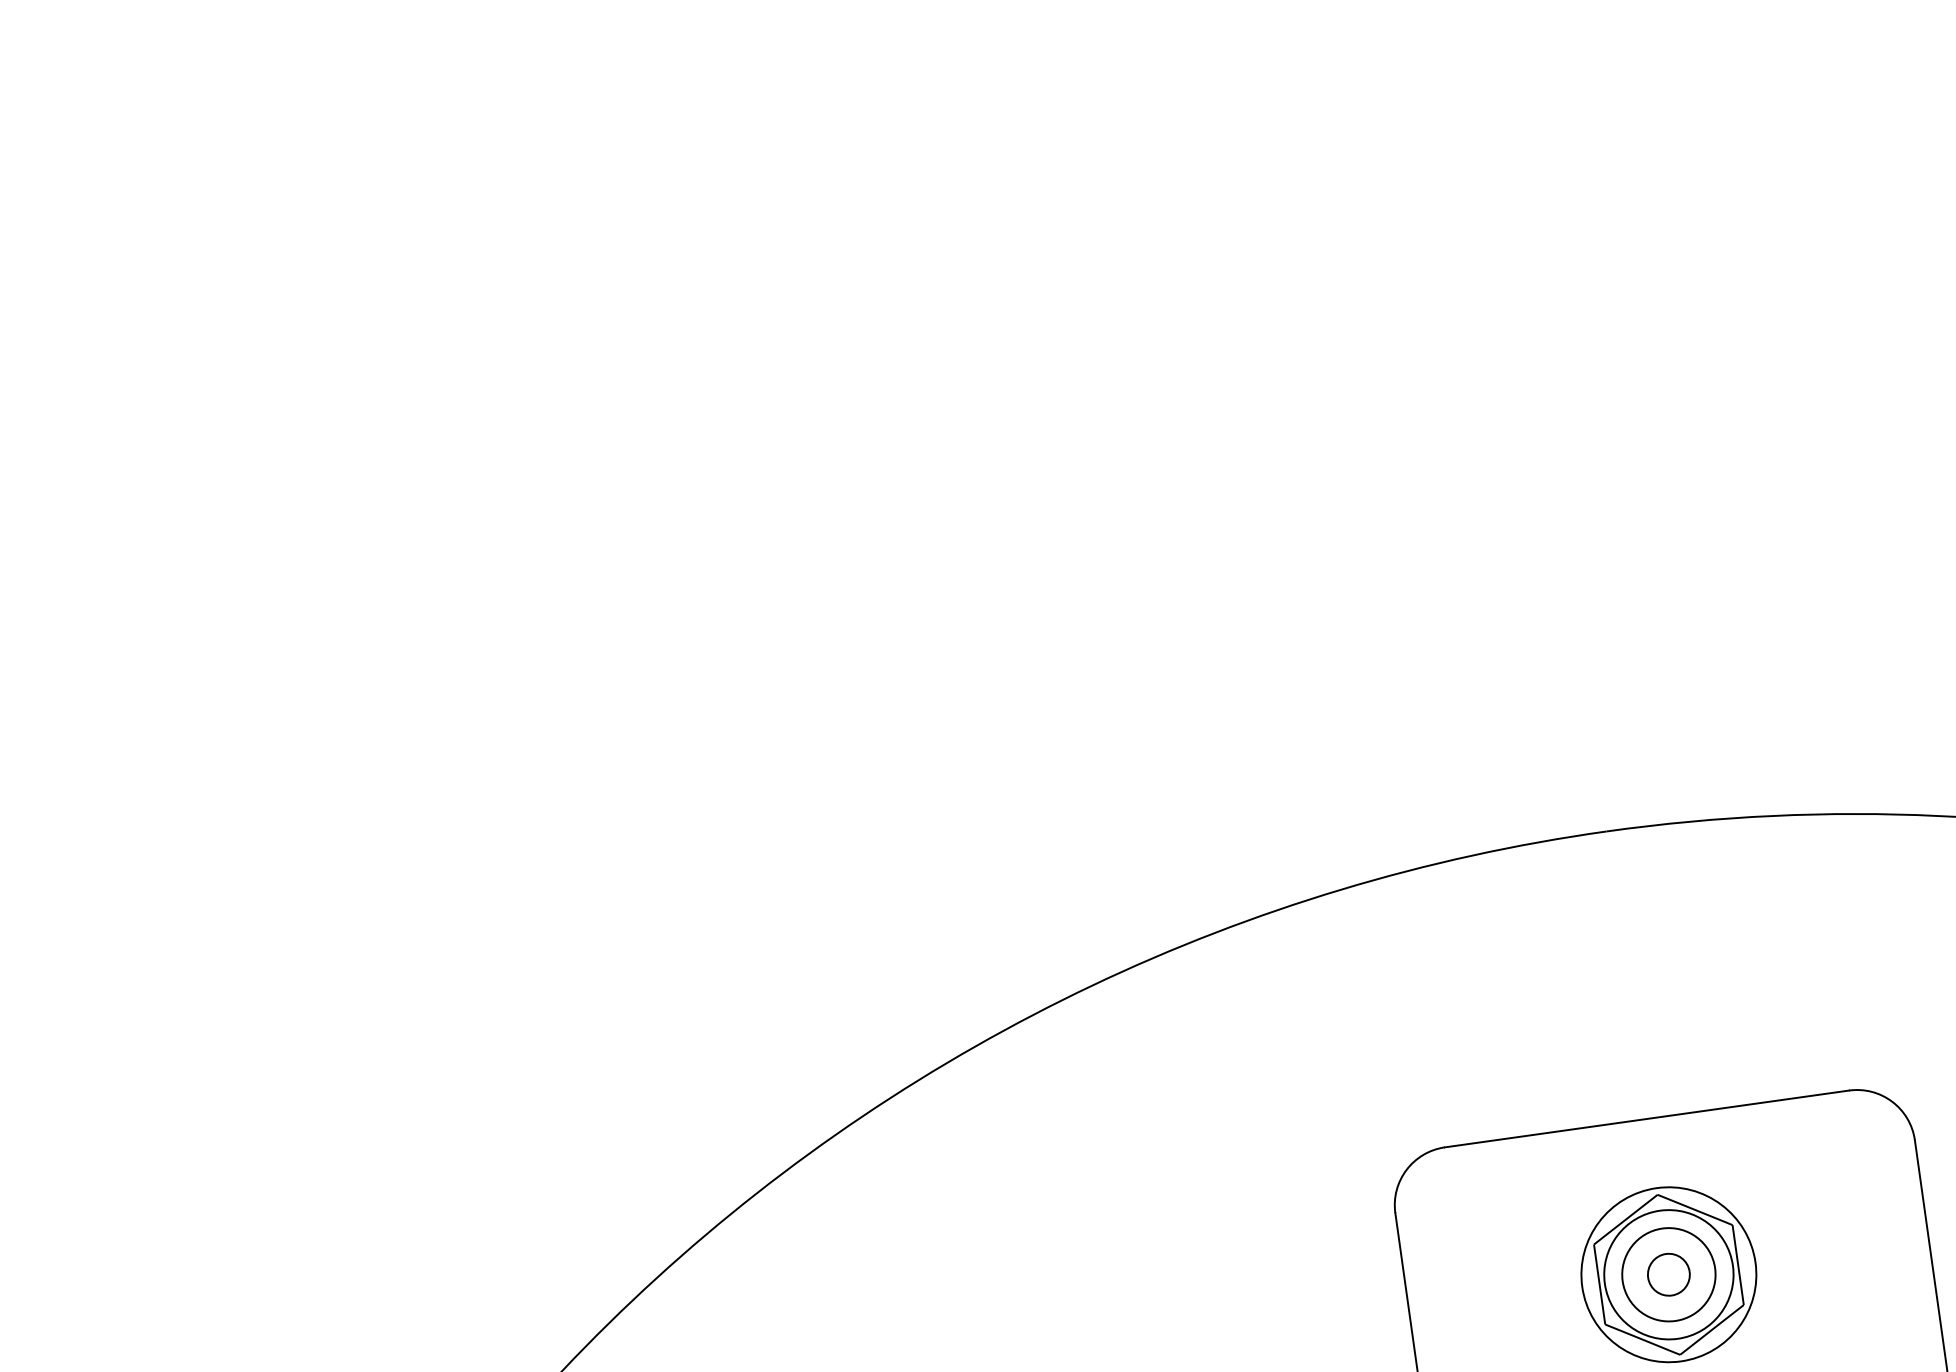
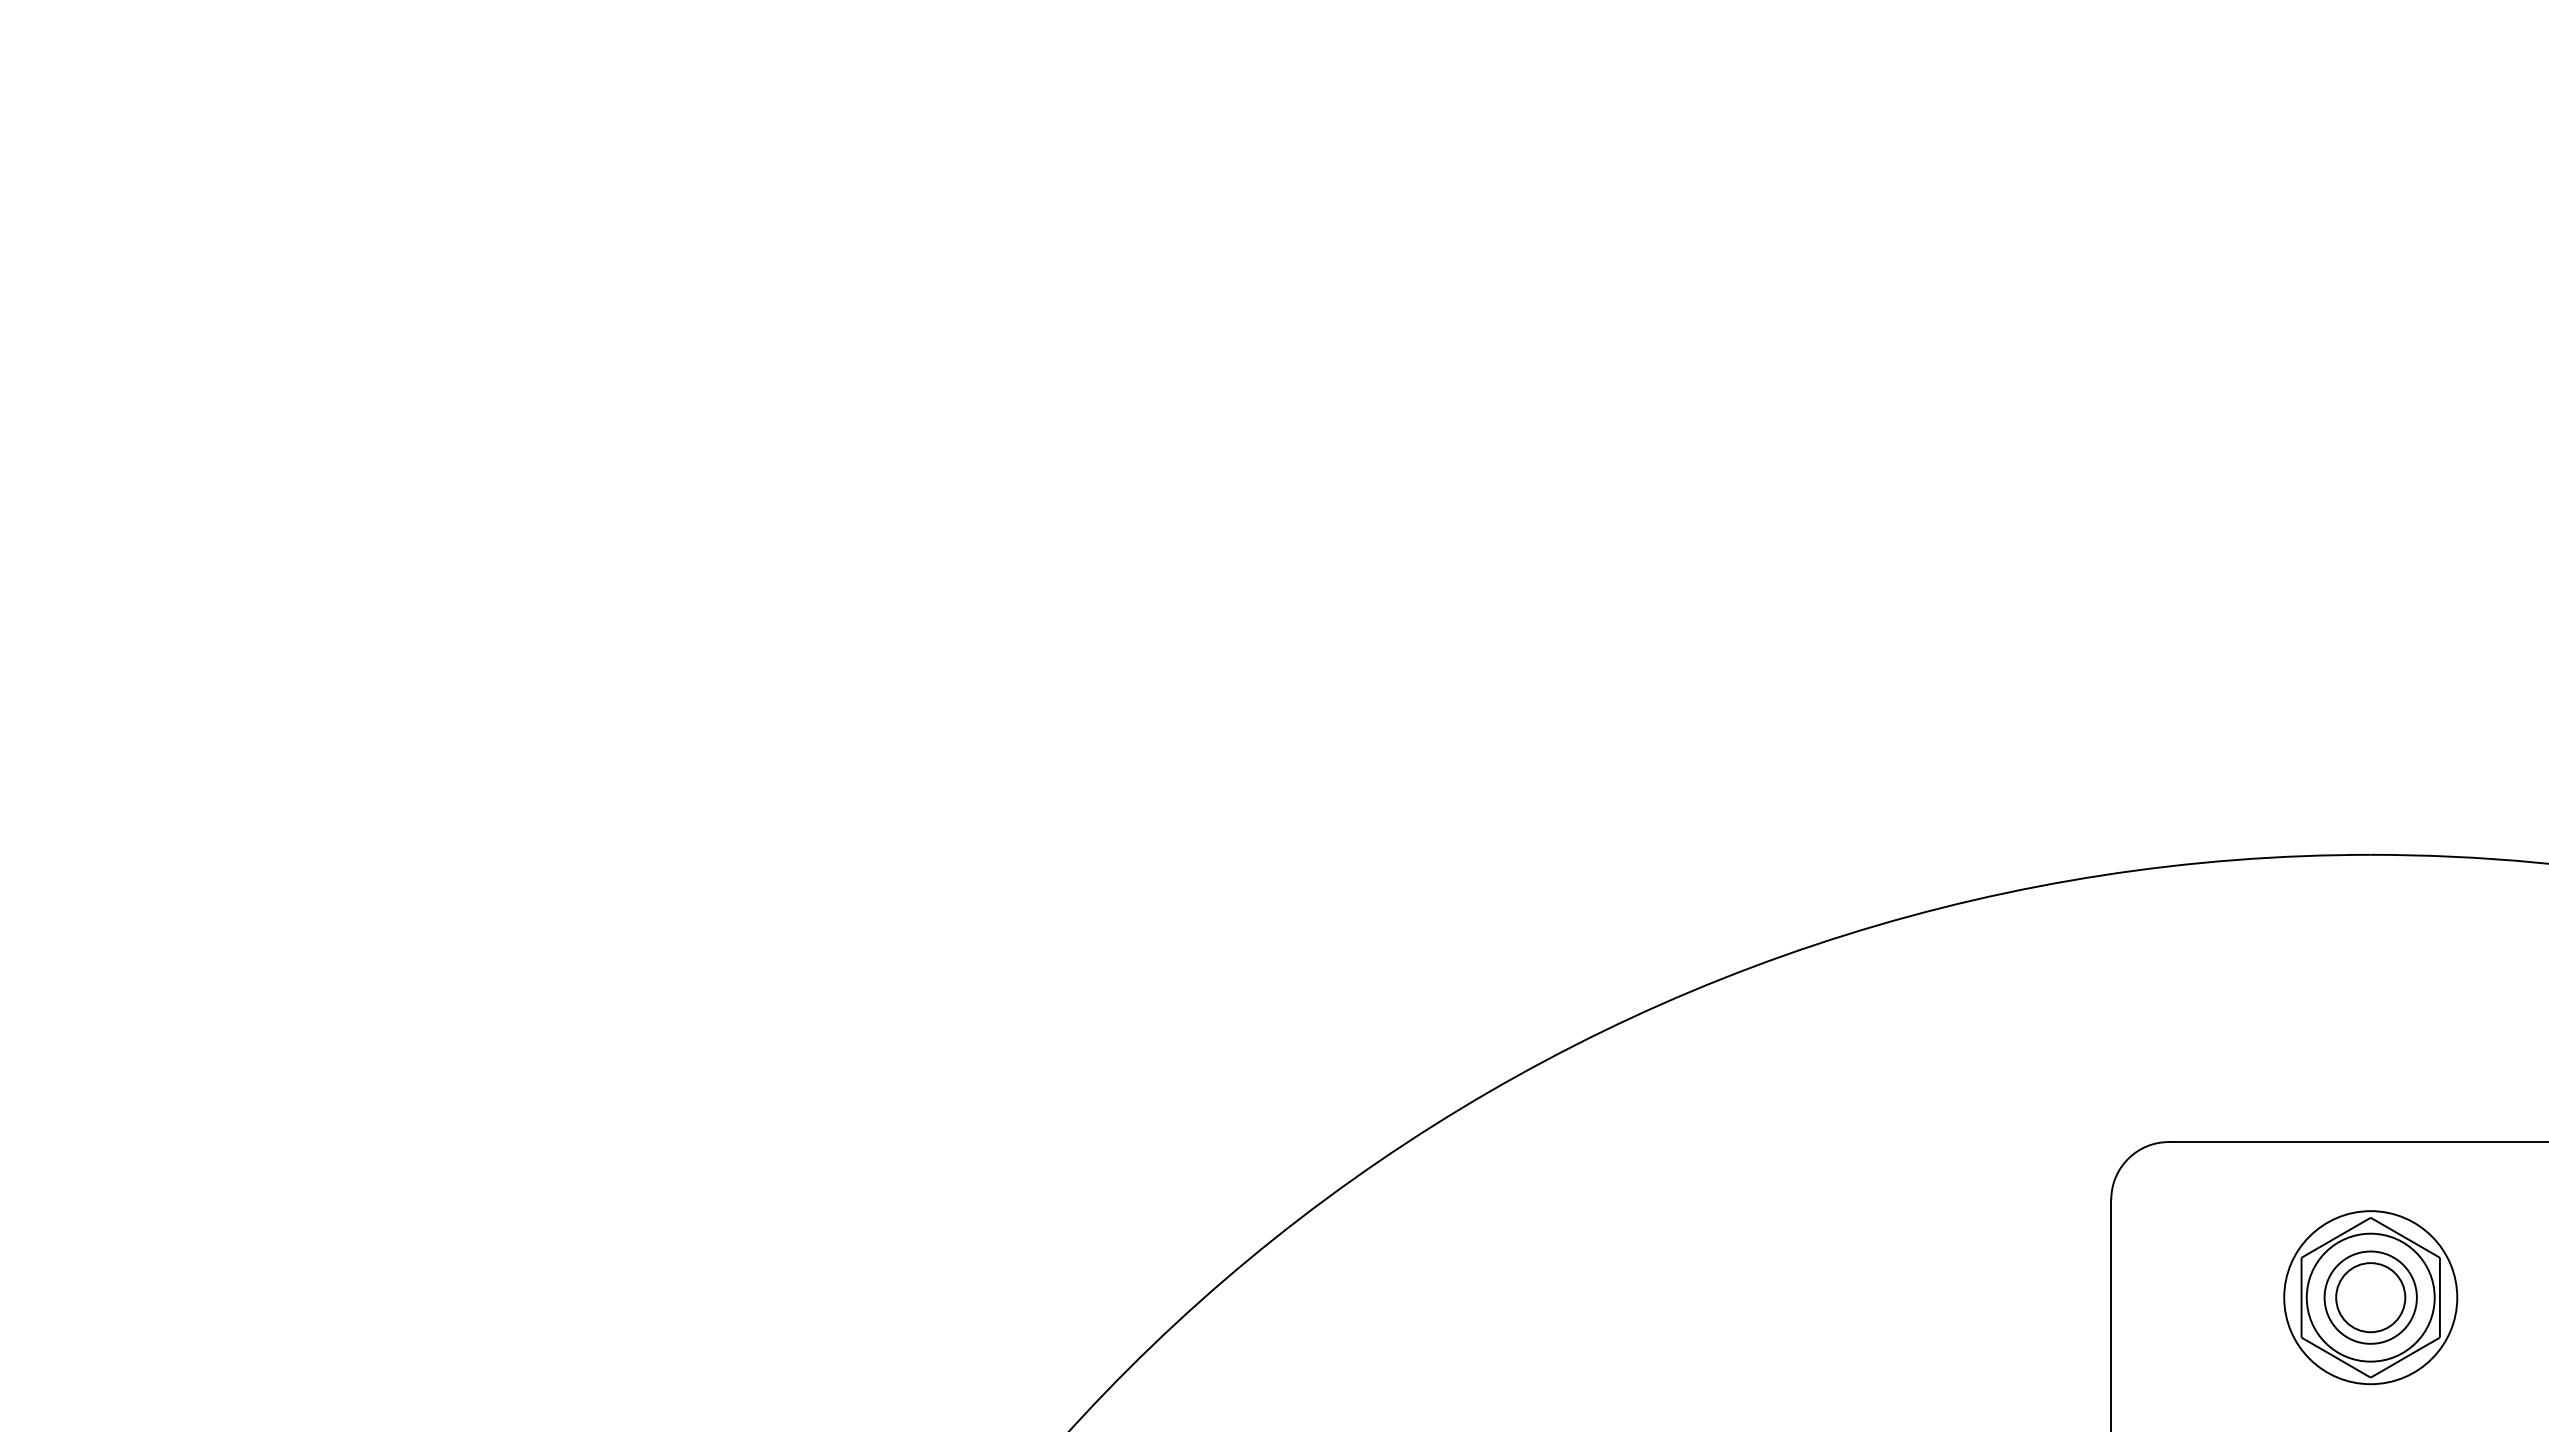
circle: (1668, 1274) -> (2370, 1297), size x1.67

